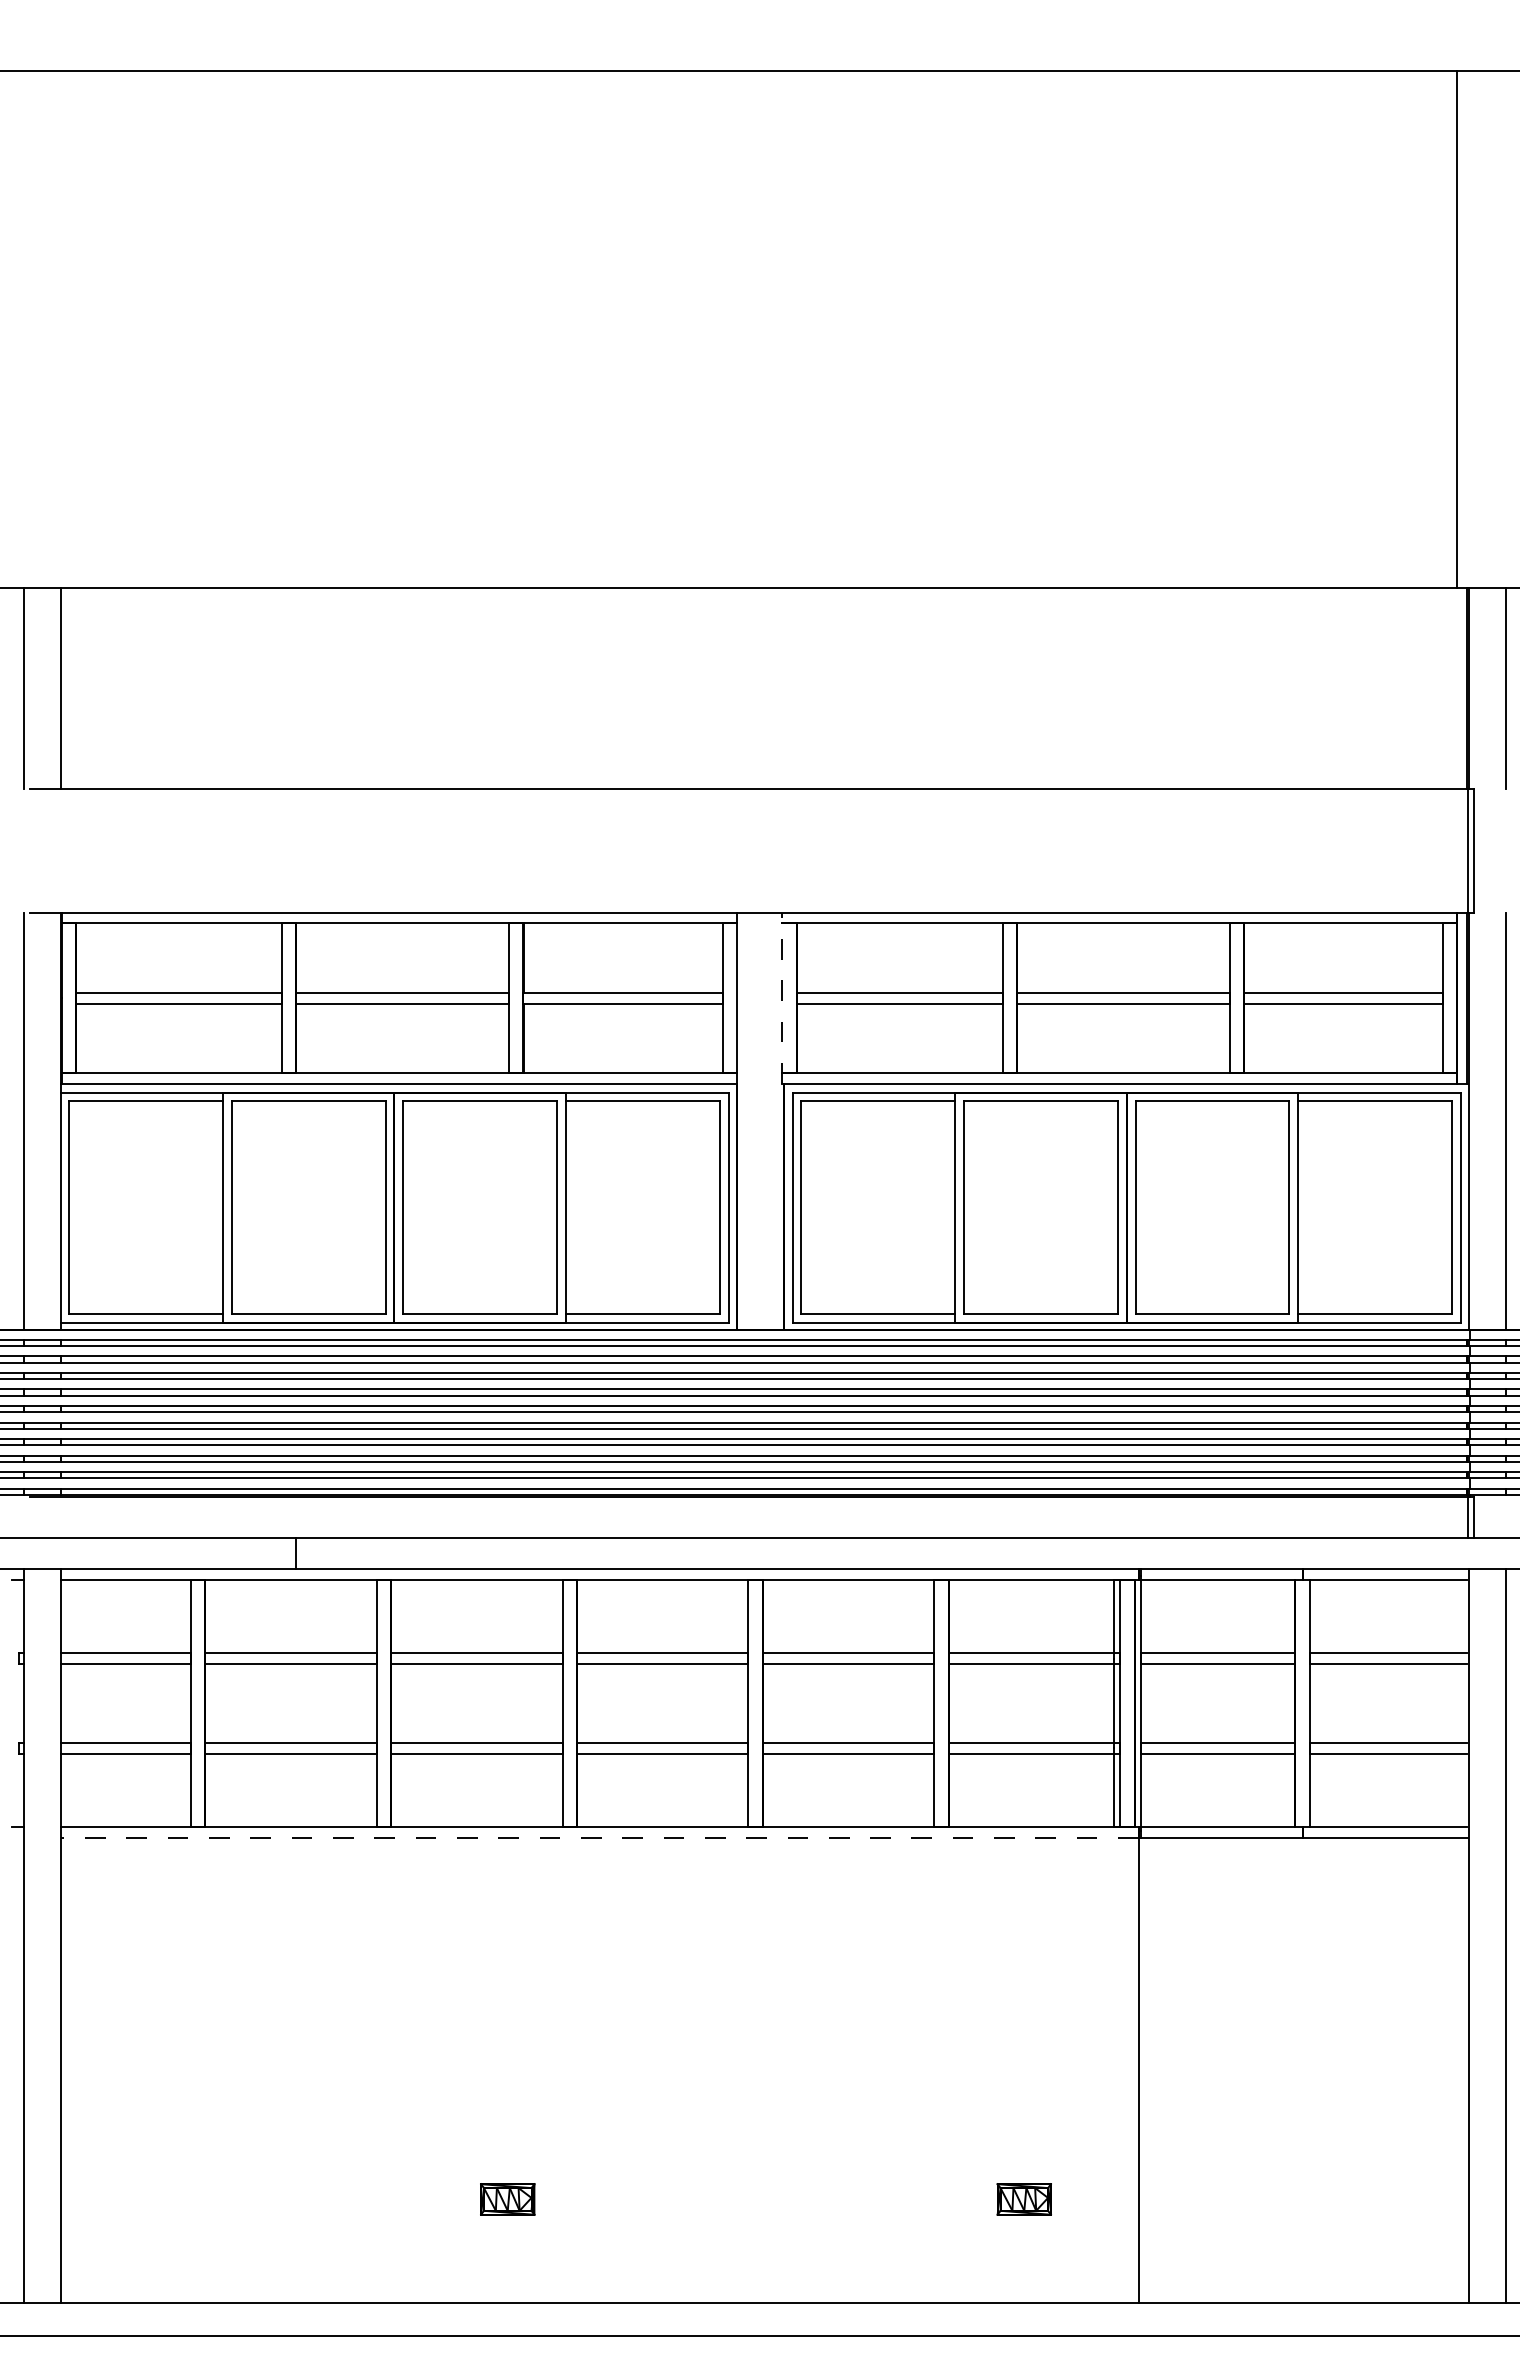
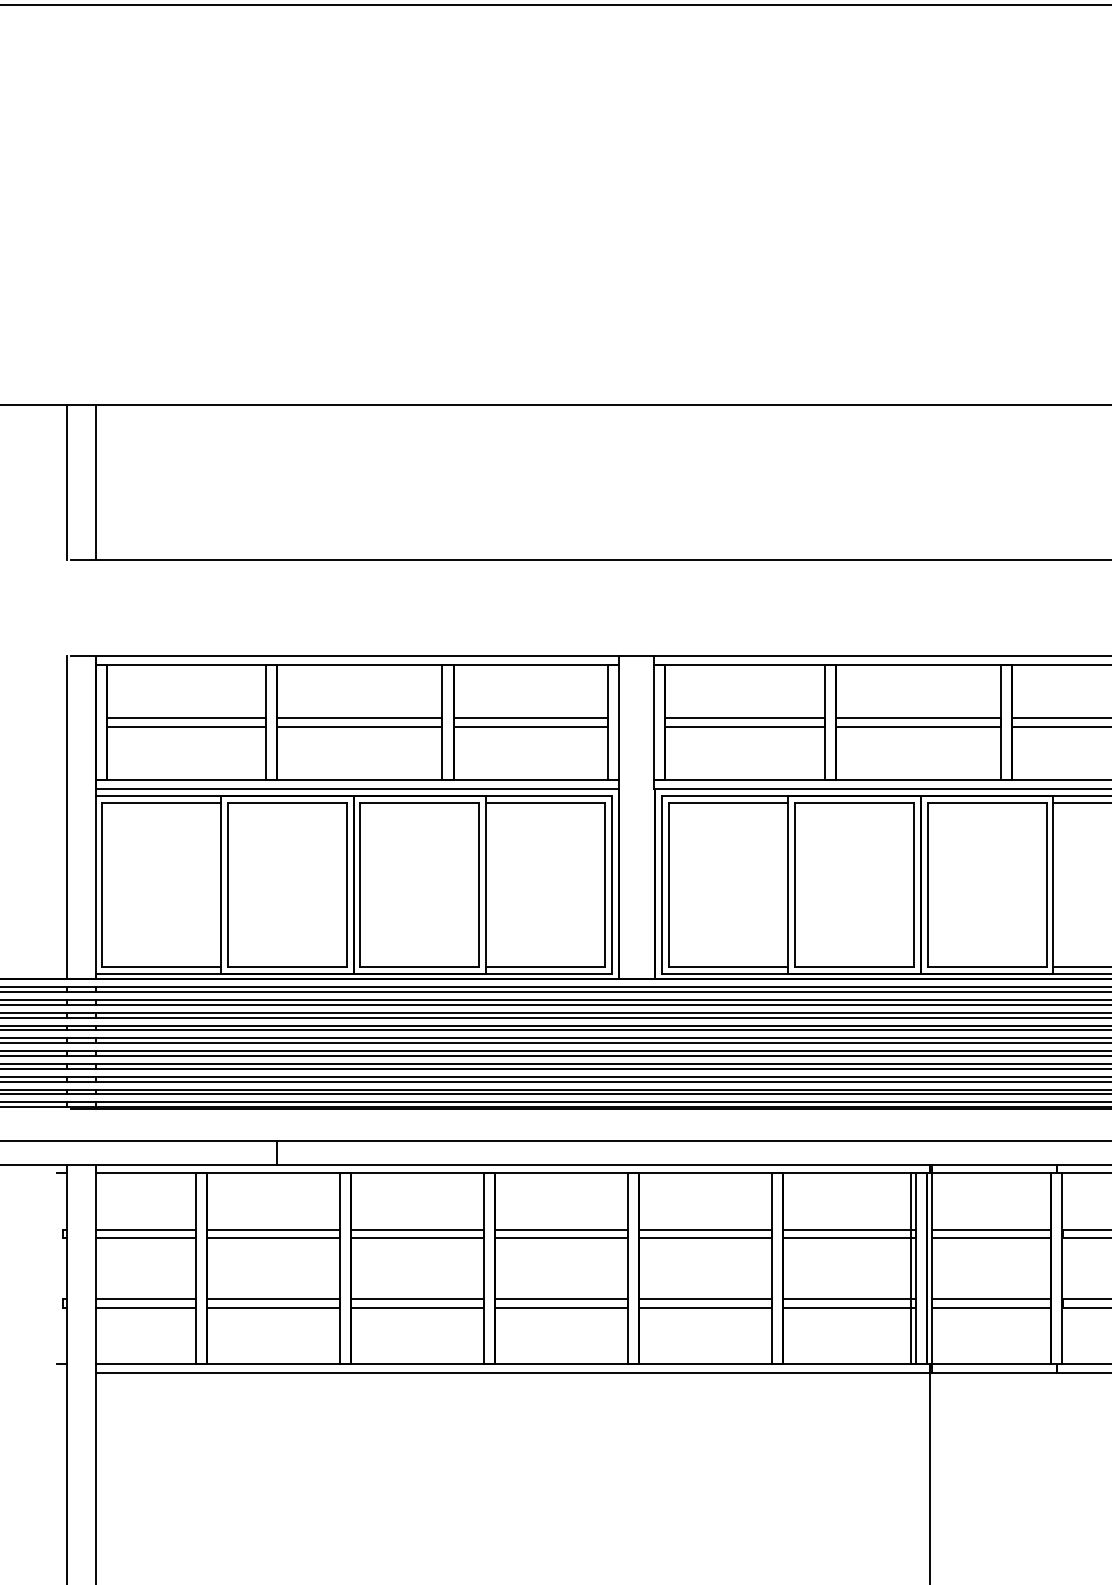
line: (782, 998) -> (654, 722), dashed -> solid
line: (600, 1837) -> (513, 1372), dashed -> solid

